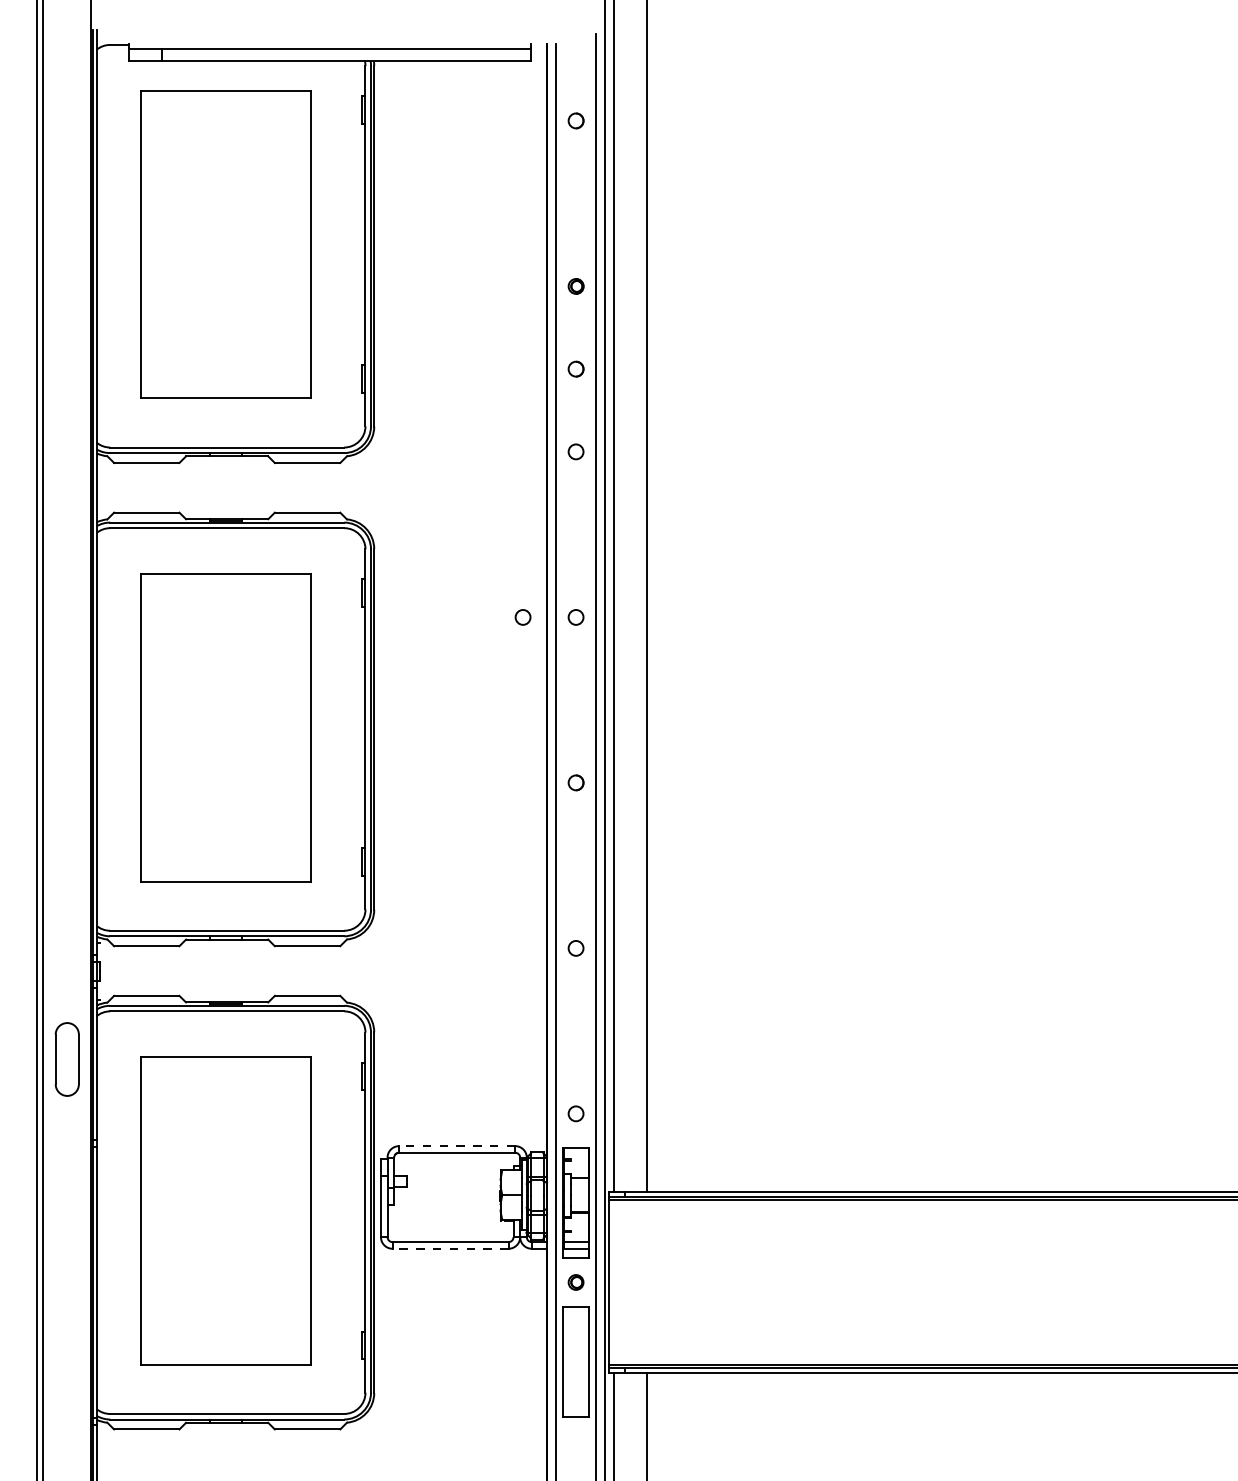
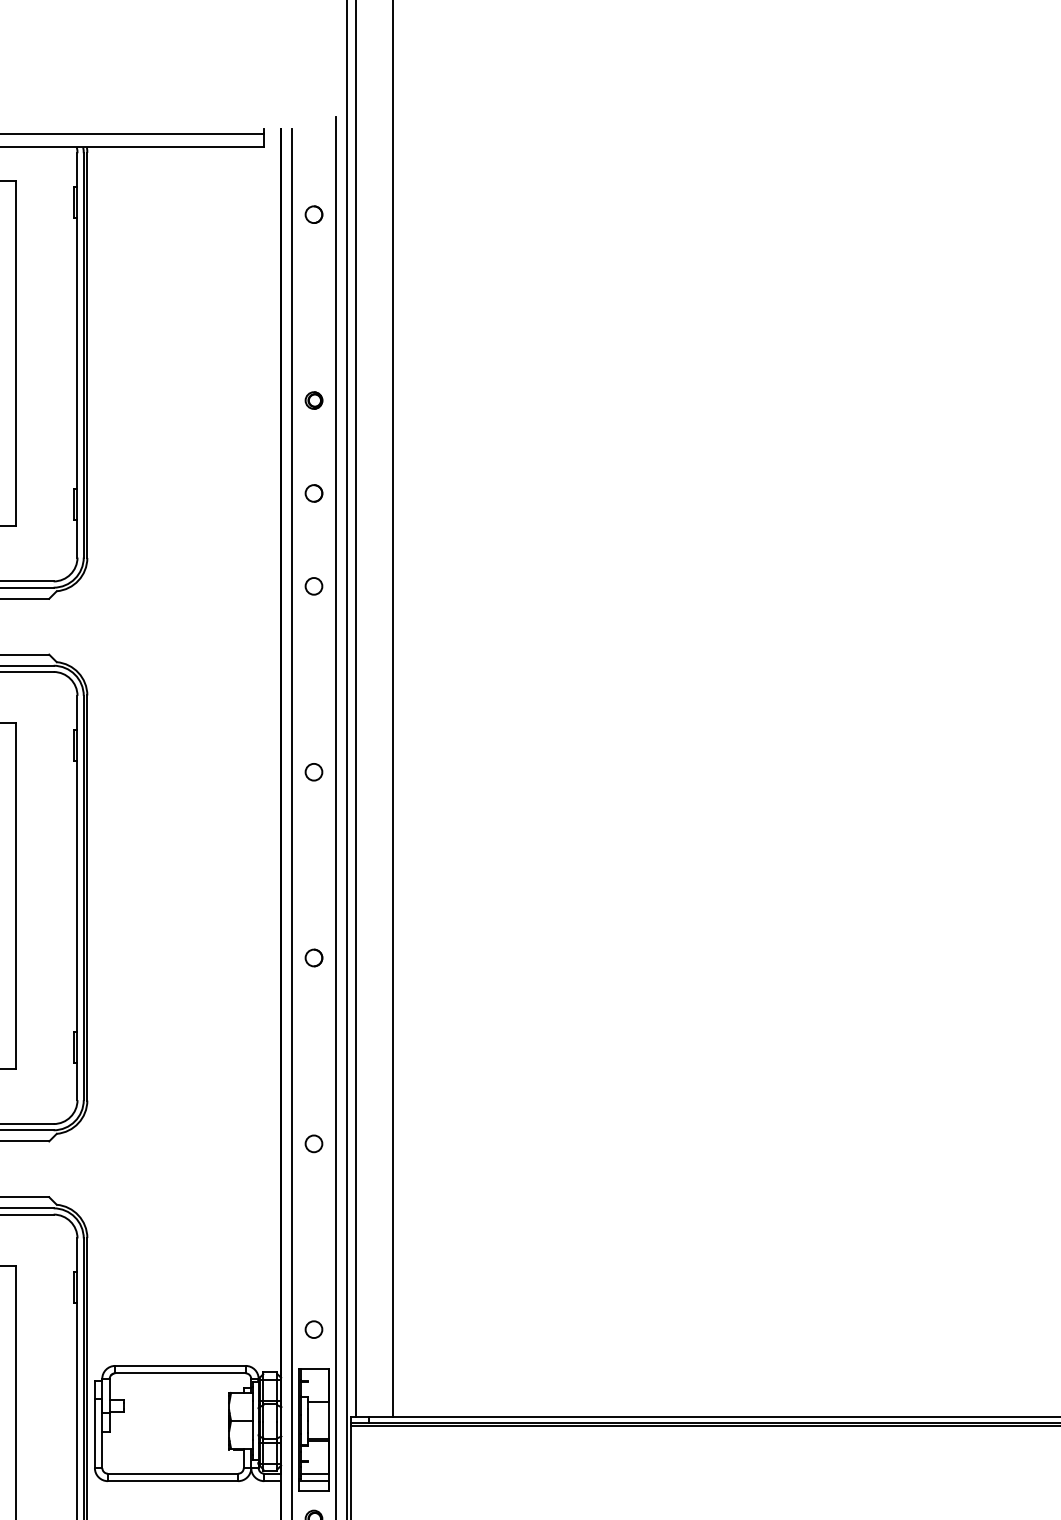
circle: (522, 617) -> (253, 772), removed
line: (456, 1146) -> (179, 1366), dashed -> solid
line: (450, 1248) -> (172, 1480), dashed -> solid

